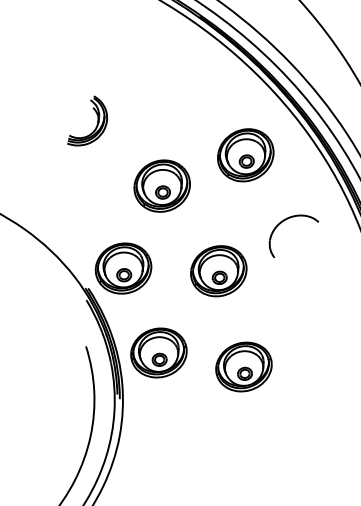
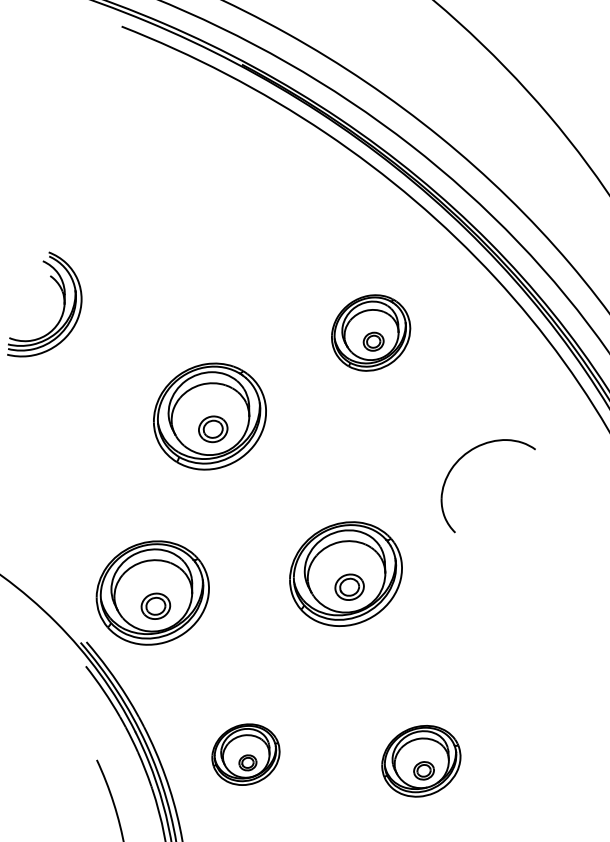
part: (245, 155) -> (370, 333), size x0.7
part: (158, 352) -> (244, 753), size x0.6
part: (243, 366) -> (420, 760), size x0.7

